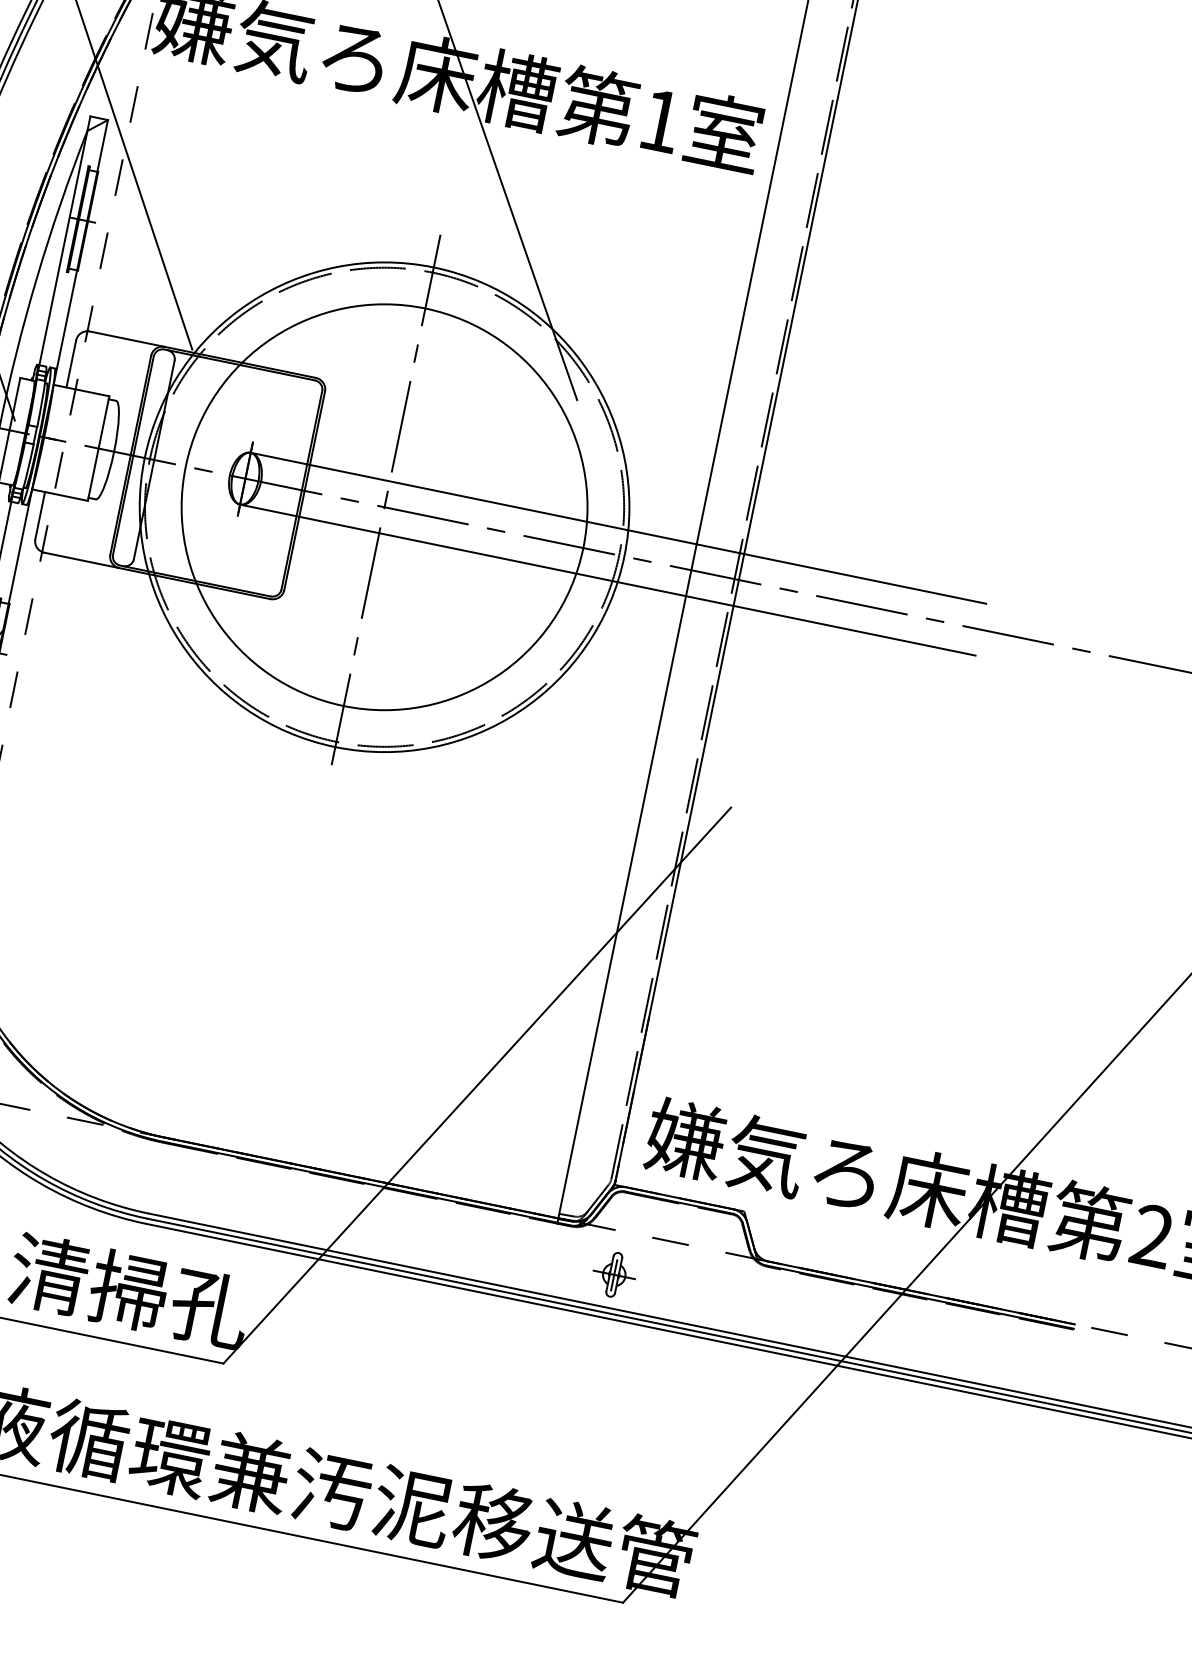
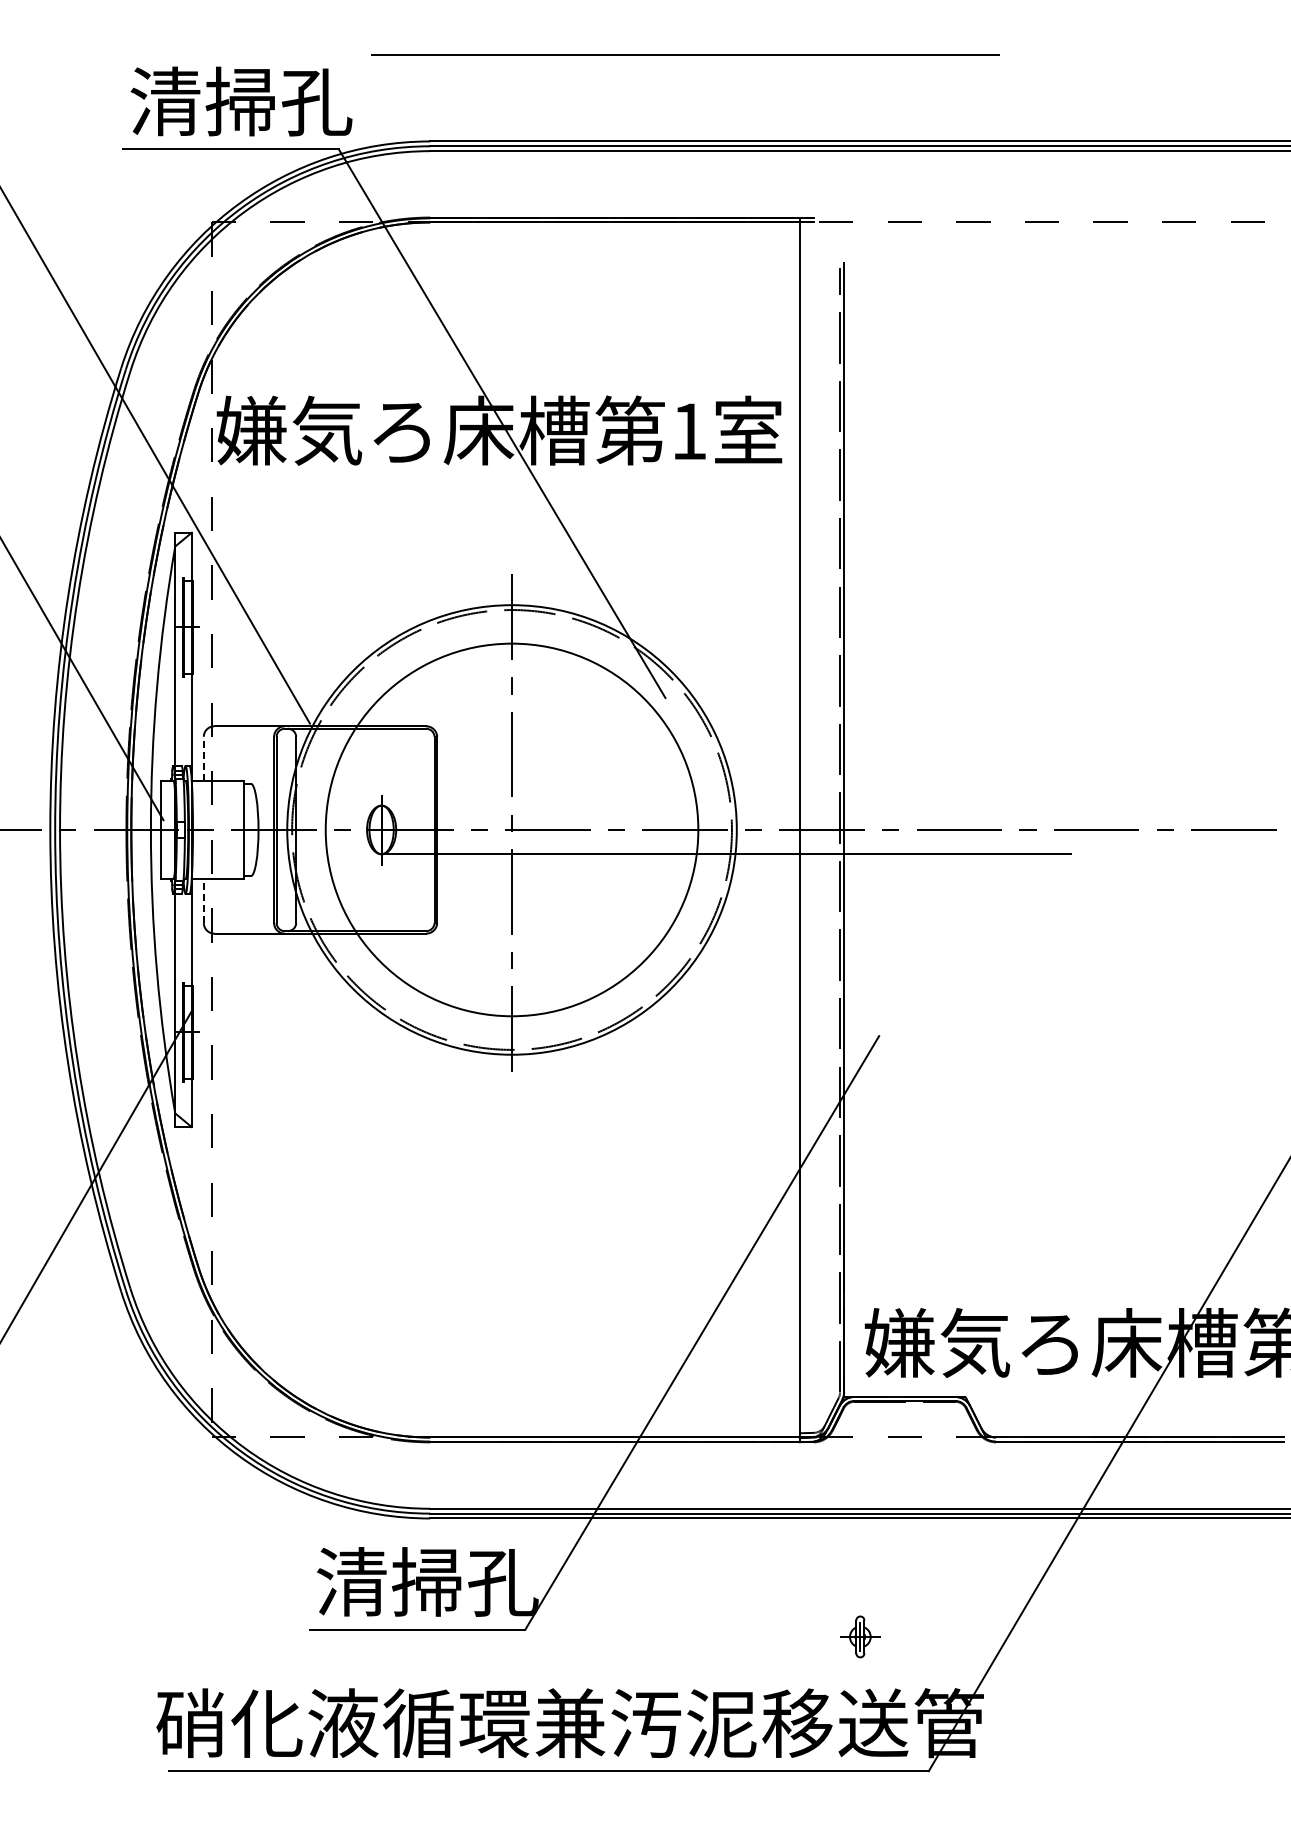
line: (71, 363) -> (203, 758), solid -> dashed
line: (39, 514) -> (203, 900), solid -> dashed
line: (617, 527) -> (725, 805), removed
part: (614, 1274) -> (860, 1636), moved

